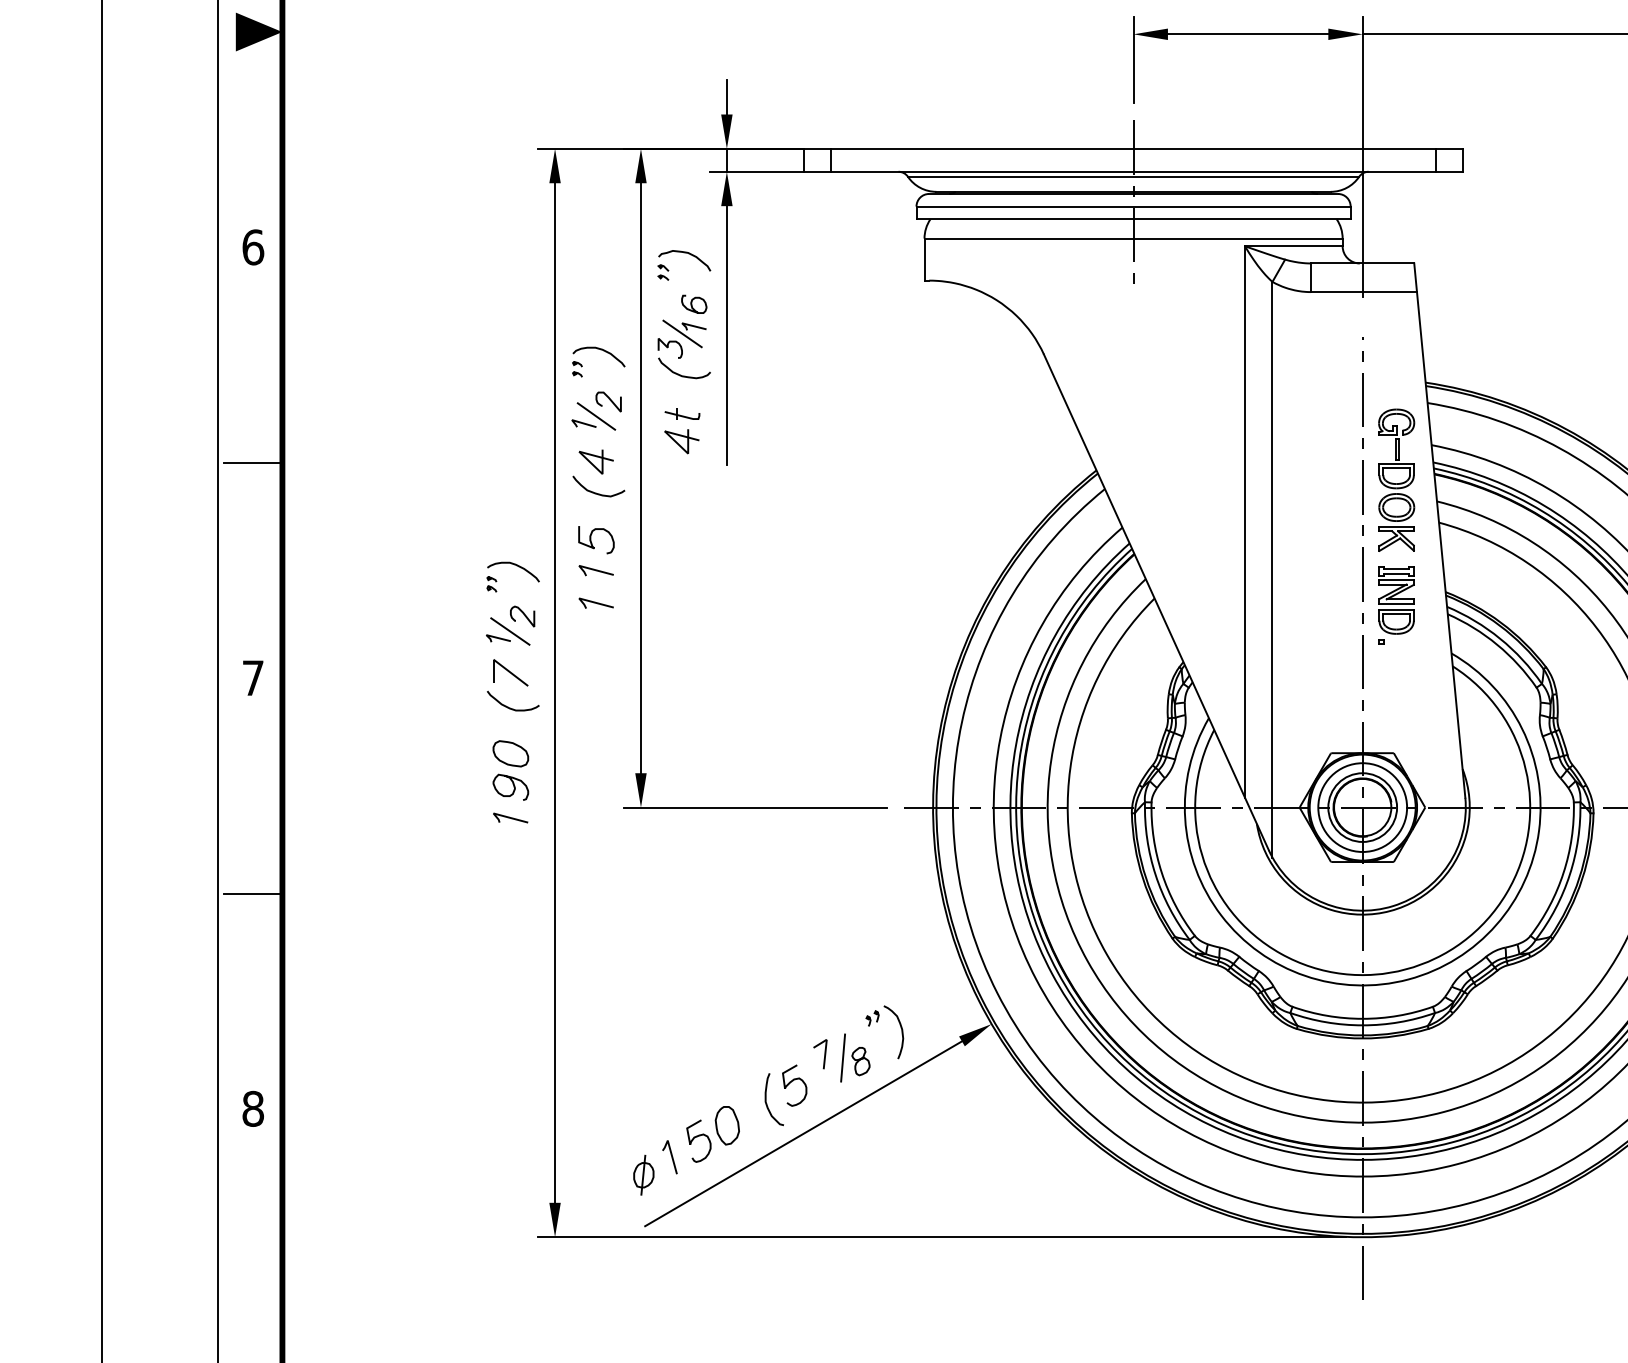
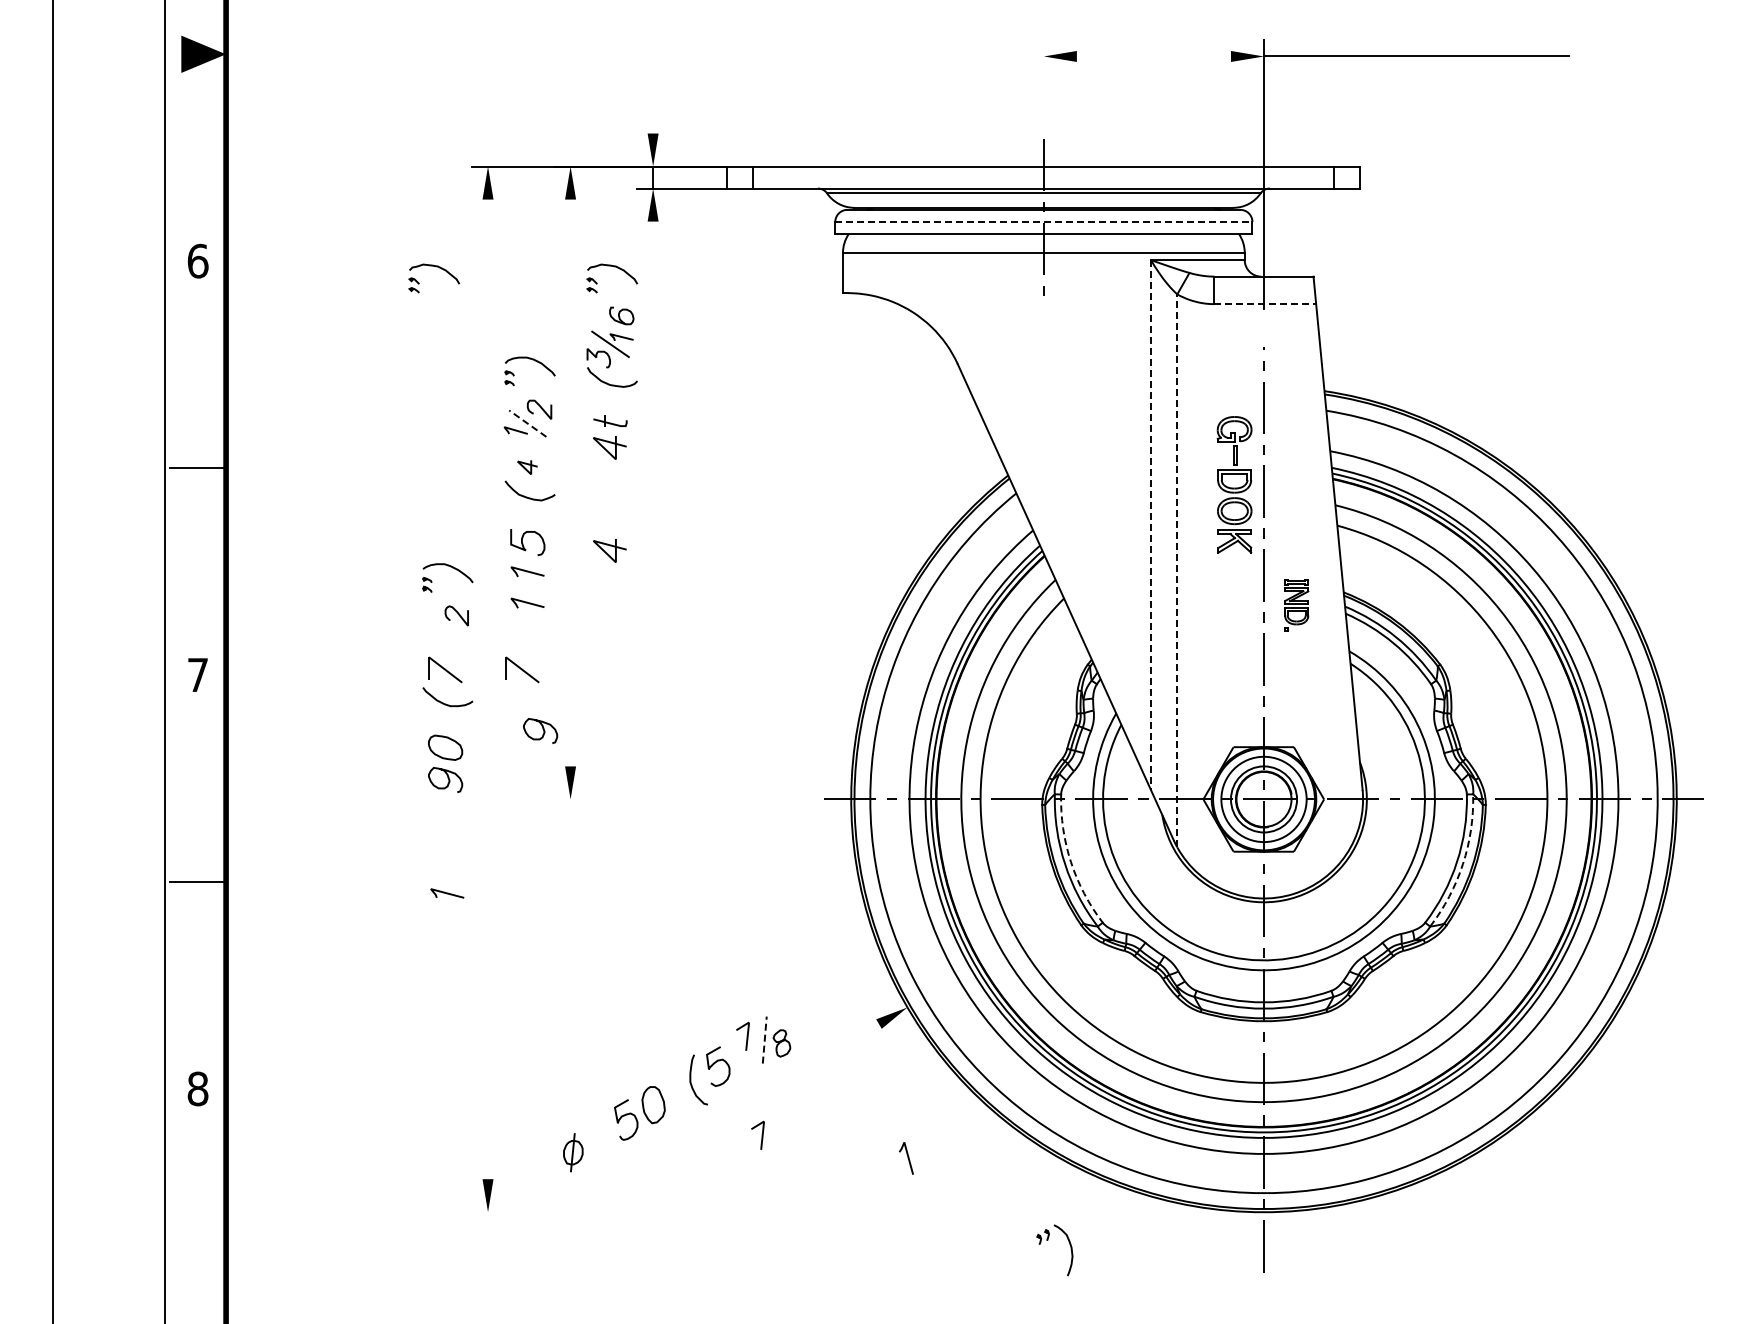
line: (1247, 34) -> (1153, 56), removed
line: (1133, 59) -> (1043, 80), removed
line: (727, 96) -> (653, 116), removed
line: (1133, 206) -> (1043, 221), solid -> dashed
part: (501, 253) -> (436, 267), added
line: (1364, 292) -> (1265, 304), solid -> dashed
line: (727, 335) -> (653, 345), removed
line: (596, 416) -> (527, 423), solid -> dashed
part: (596, 462) -> (527, 467), size x0.6
line: (640, 477) -> (570, 482), removed
part: (1396, 479) -> (1234, 484), moved
line: (1244, 522) -> (1150, 525), solid -> dashed
part: (681, 548) -> (609, 550), added
line: (1272, 569) -> (1177, 570), solid -> dashed
part: (1396, 605) -> (1296, 605), size x0.7
part: (507, 630) -> (442, 629), removed
part: (590, 672) -> (522, 669), added
line: (555, 693) -> (488, 689), removed
curve: (611, 734) -> (542, 729), added
line: (755, 807) -> (680, 799), removed
line: (510, 818) -> (447, 893), moved
arc: (1162, 873) -> (1071, 862), solid -> dashed
arc: (1569, 875) -> (1462, 864), solid -> dashed
part: (878, 1022) -> (1048, 1240), moved
line: (842, 1058) -> (764, 1040), solid -> dashed
line: (803, 1133) -> (726, 1112), removed
part: (835, 1156) -> (757, 1134), added
line: (671, 1157) -> (907, 1158), moved
line: (941, 1237) -> (859, 1212), removed

